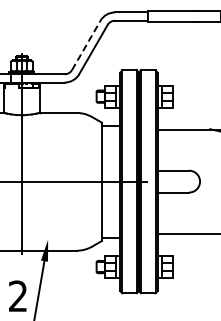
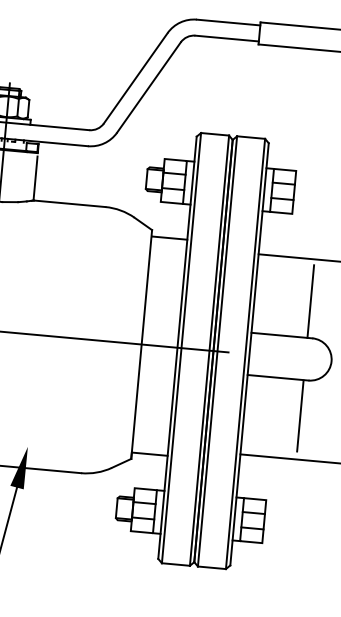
line: (86, 45) -> (136, 78), dashed -> solid
line: (186, 151) -> (310, 300), added
line: (186, 210) -> (300, 414), added

